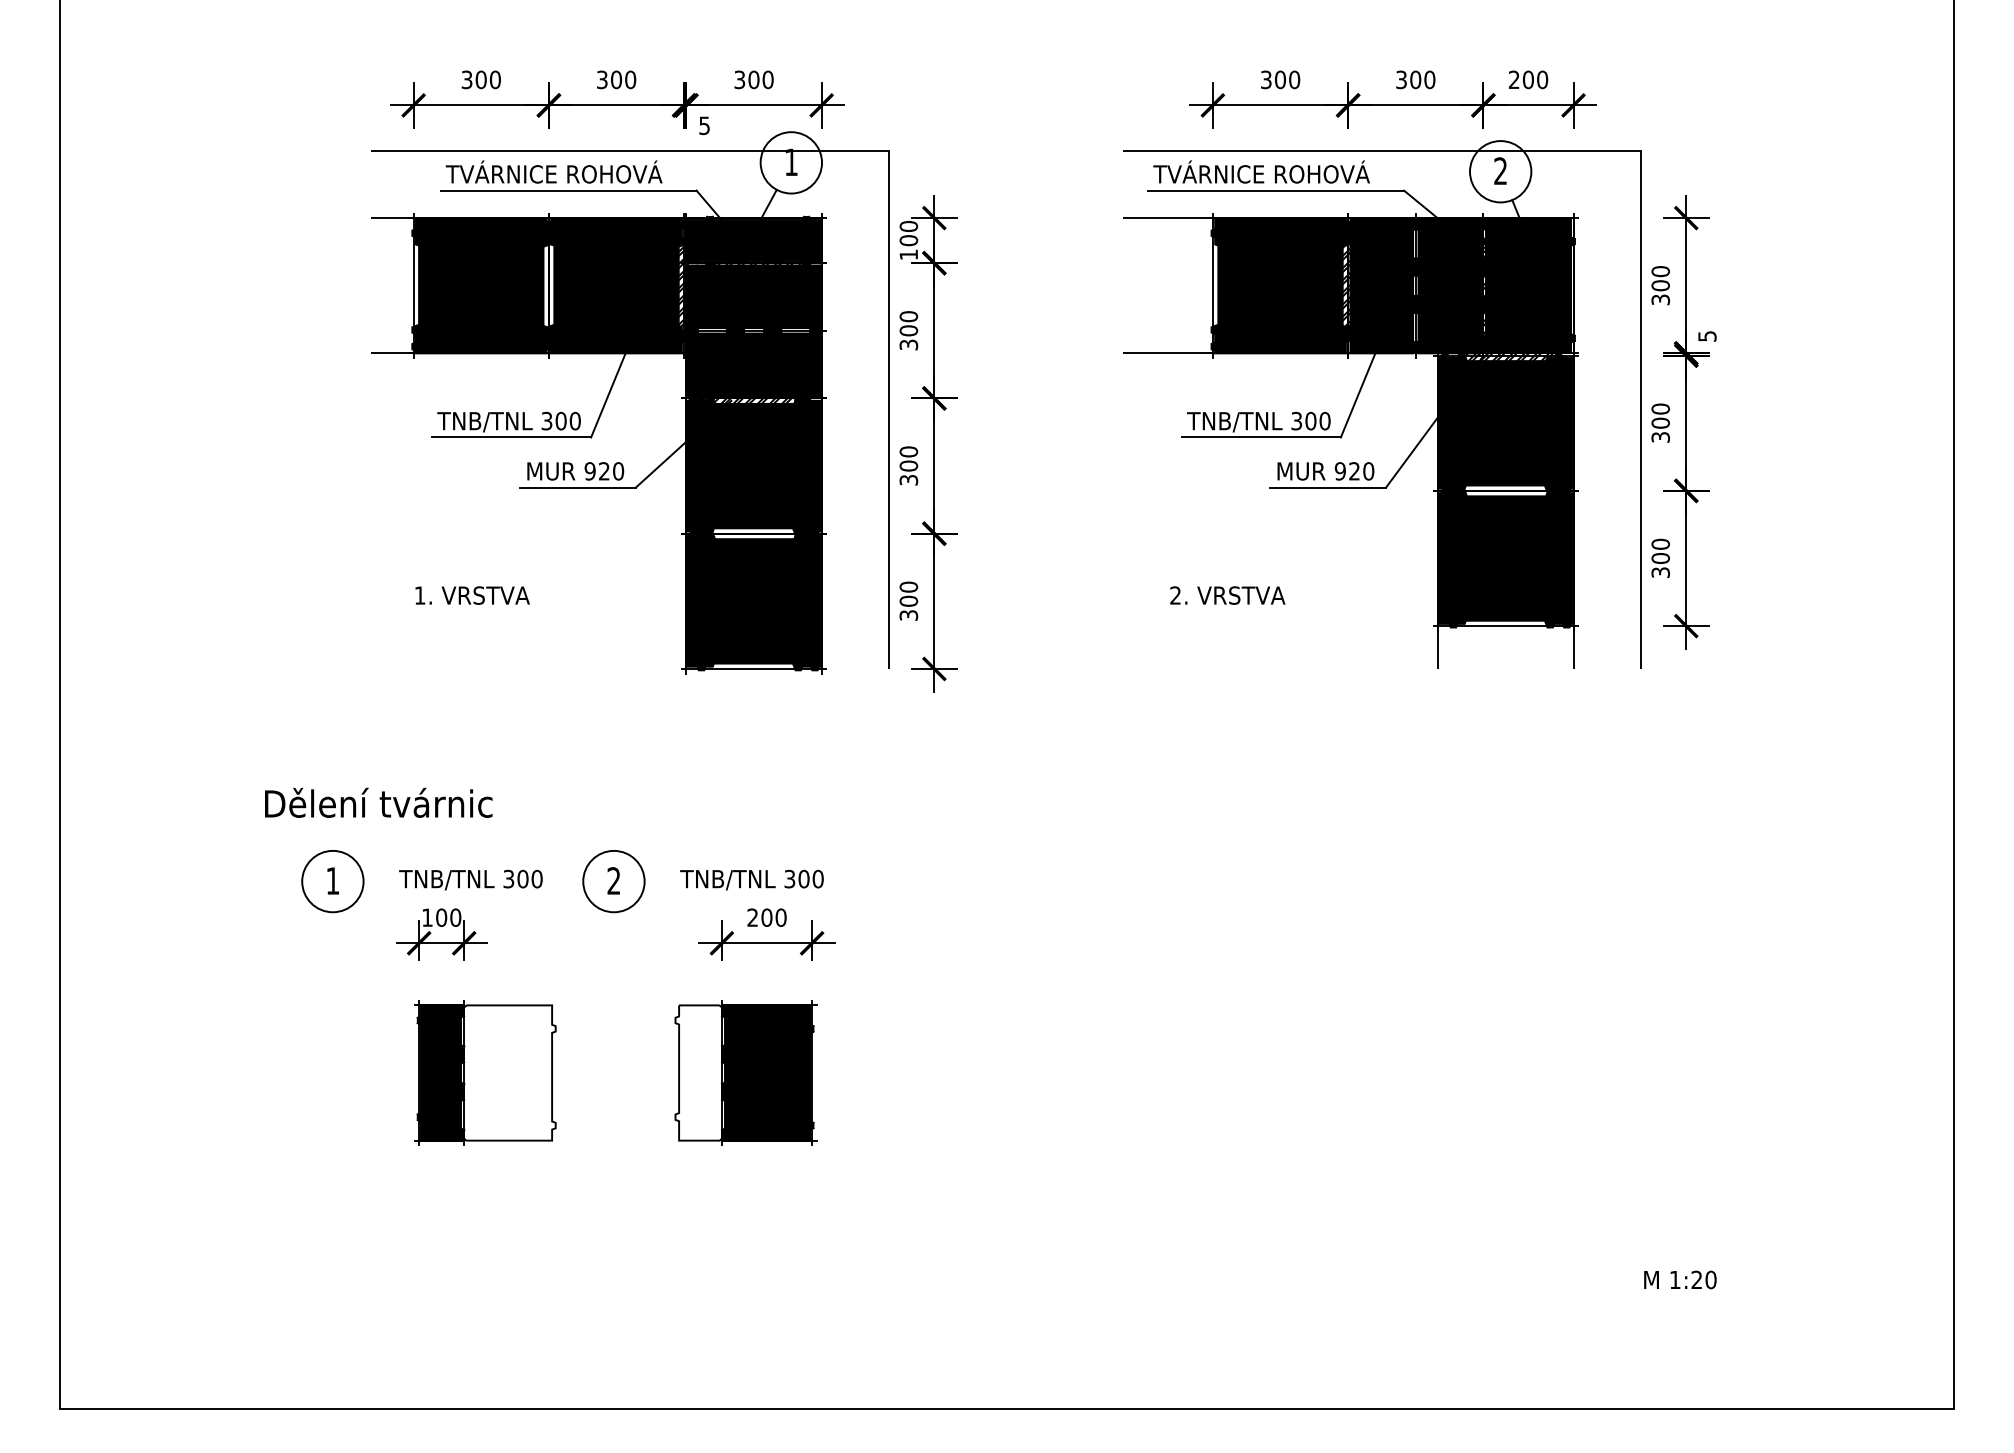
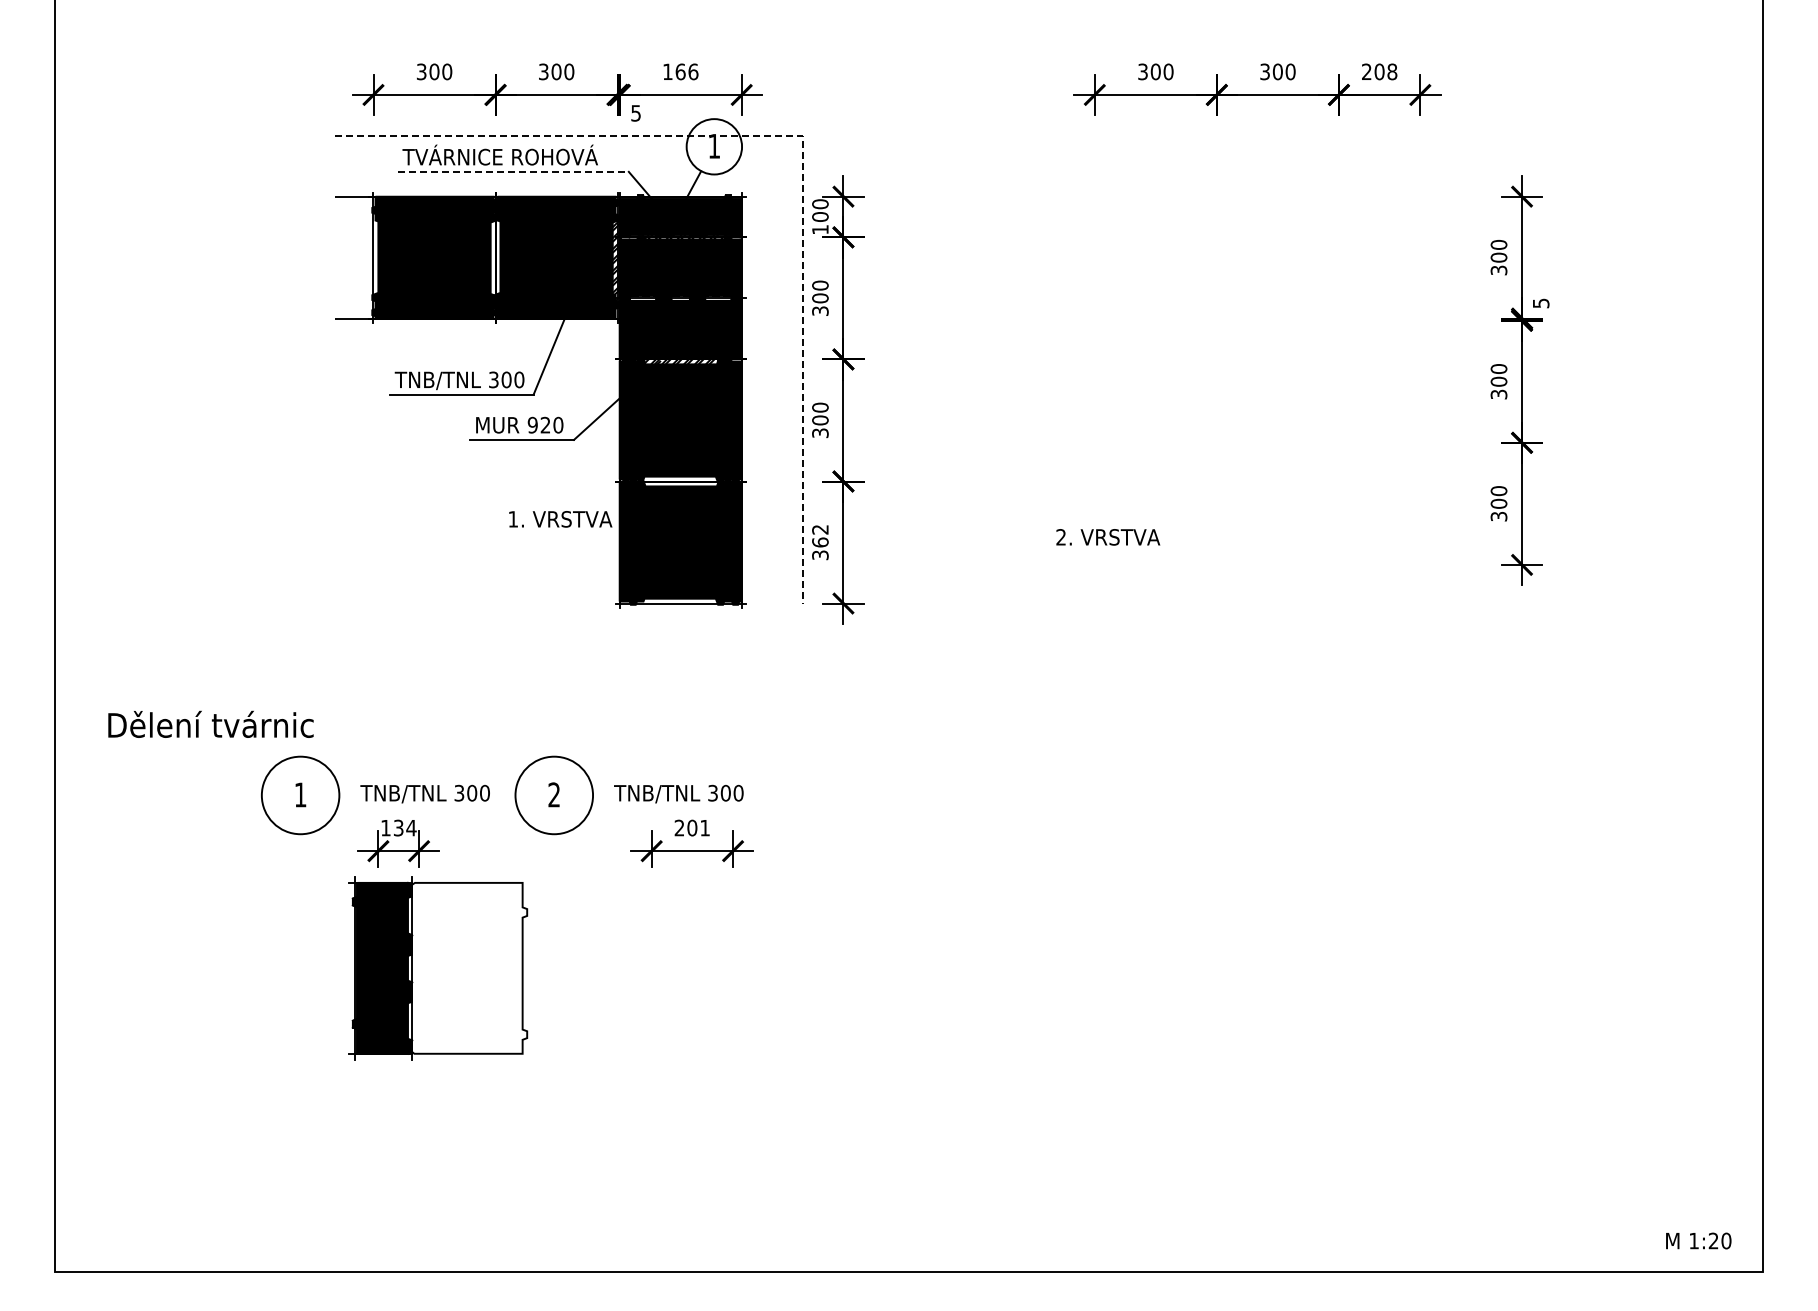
text: (753, 79) -> (680, 71), 300 -> 166
text: (1542, 79) -> (1392, 71), 200 -> 208
line: (888, 150) -> (802, 135), solid -> dashed
line: (568, 190) -> (513, 171), solid -> dashed
part: (1358, 397) -> (1226, 358), removed
text: (908, 593) -> (820, 535), 300 -> 362
text: (472, 595) -> (560, 519), moved
text: (378, 801) -> (210, 723), moved
circle: (332, 881) -> (300, 795), size x1.4
circle: (613, 881) -> (553, 795), size x1.4
text: (448, 917) -> (404, 827), 100 -> 134
text: (781, 917) -> (705, 827), 200 -> 201
part: (484, 1072) -> (437, 967), size x1.4
part: (744, 1072) -> (672, 967), removed
text: (1680, 1279) -> (1698, 1240), moved

